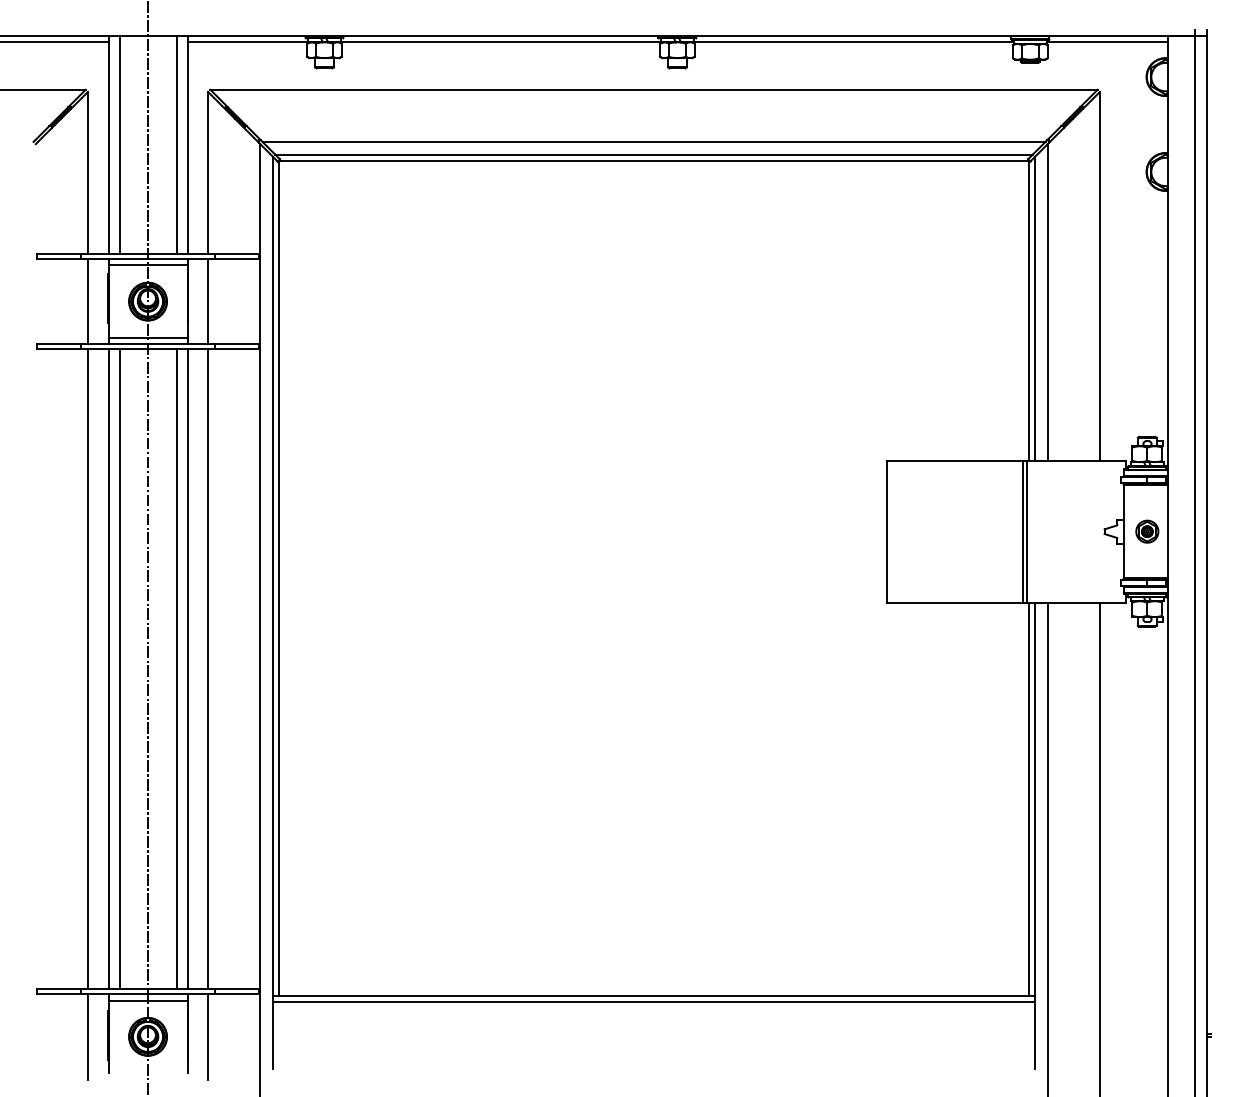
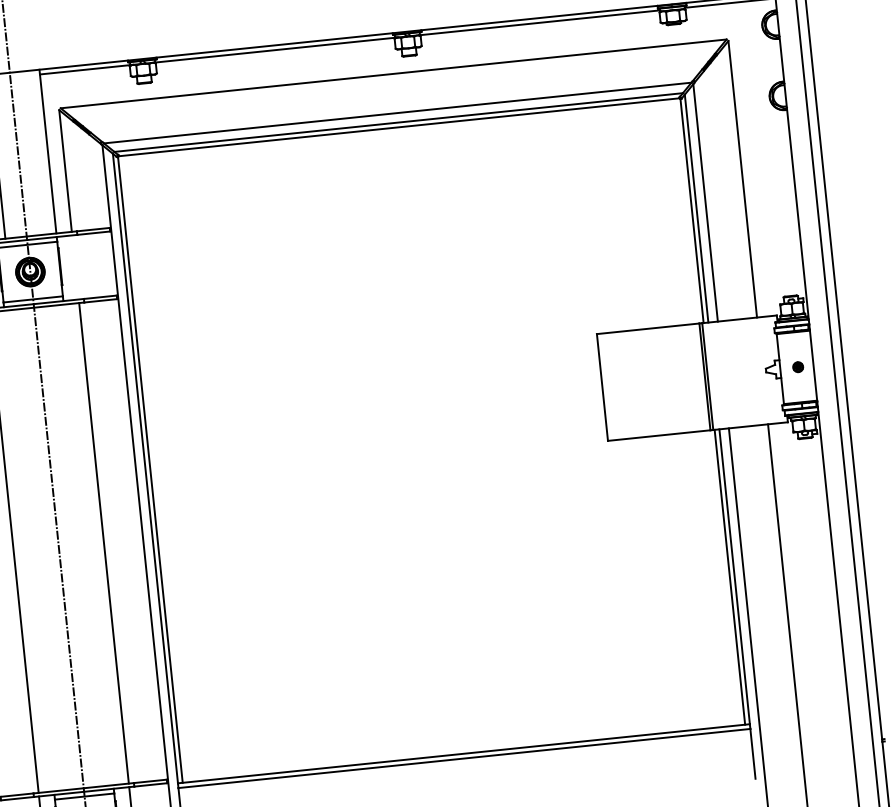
line: (176, 145) -> (39, 152), removed
line: (208, 301) -> (75, 267), removed
part: (1147, 531) -> (798, 367), size x0.6
line: (108, 669) -> (29, 551), removed
line: (119, 669) -> (37, 550), removed
line: (176, 669) -> (80, 545), removed
line: (187, 669) -> (88, 545), removed

